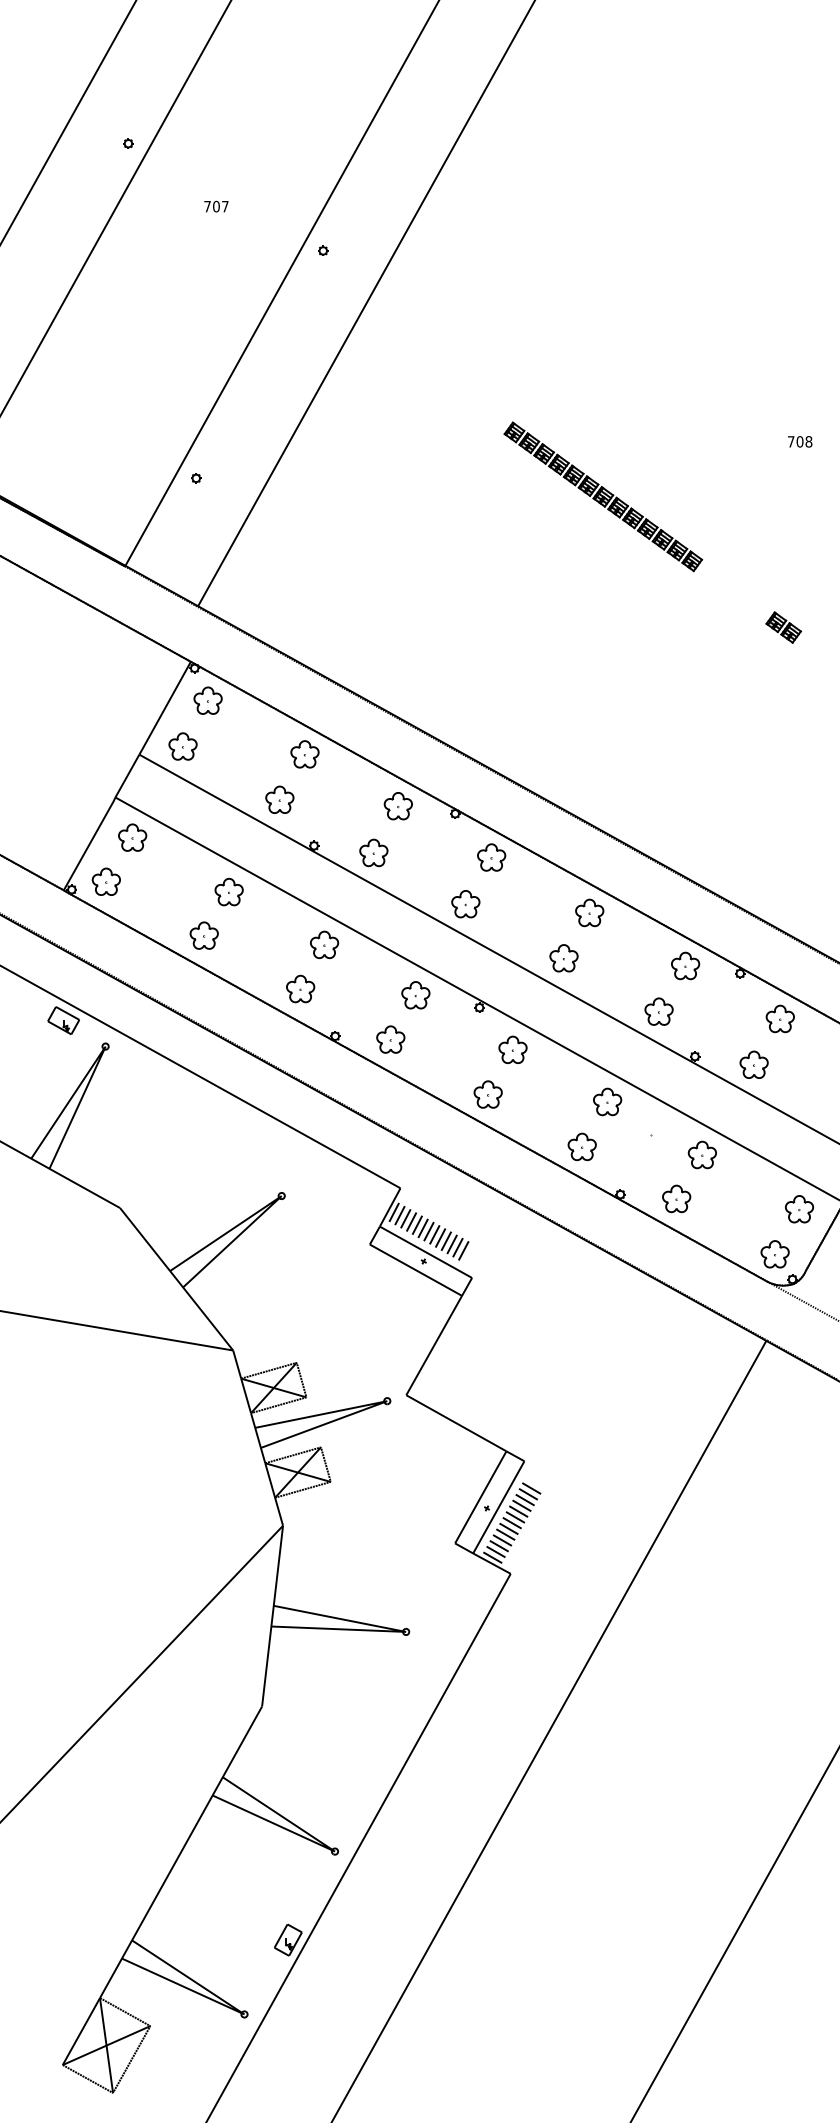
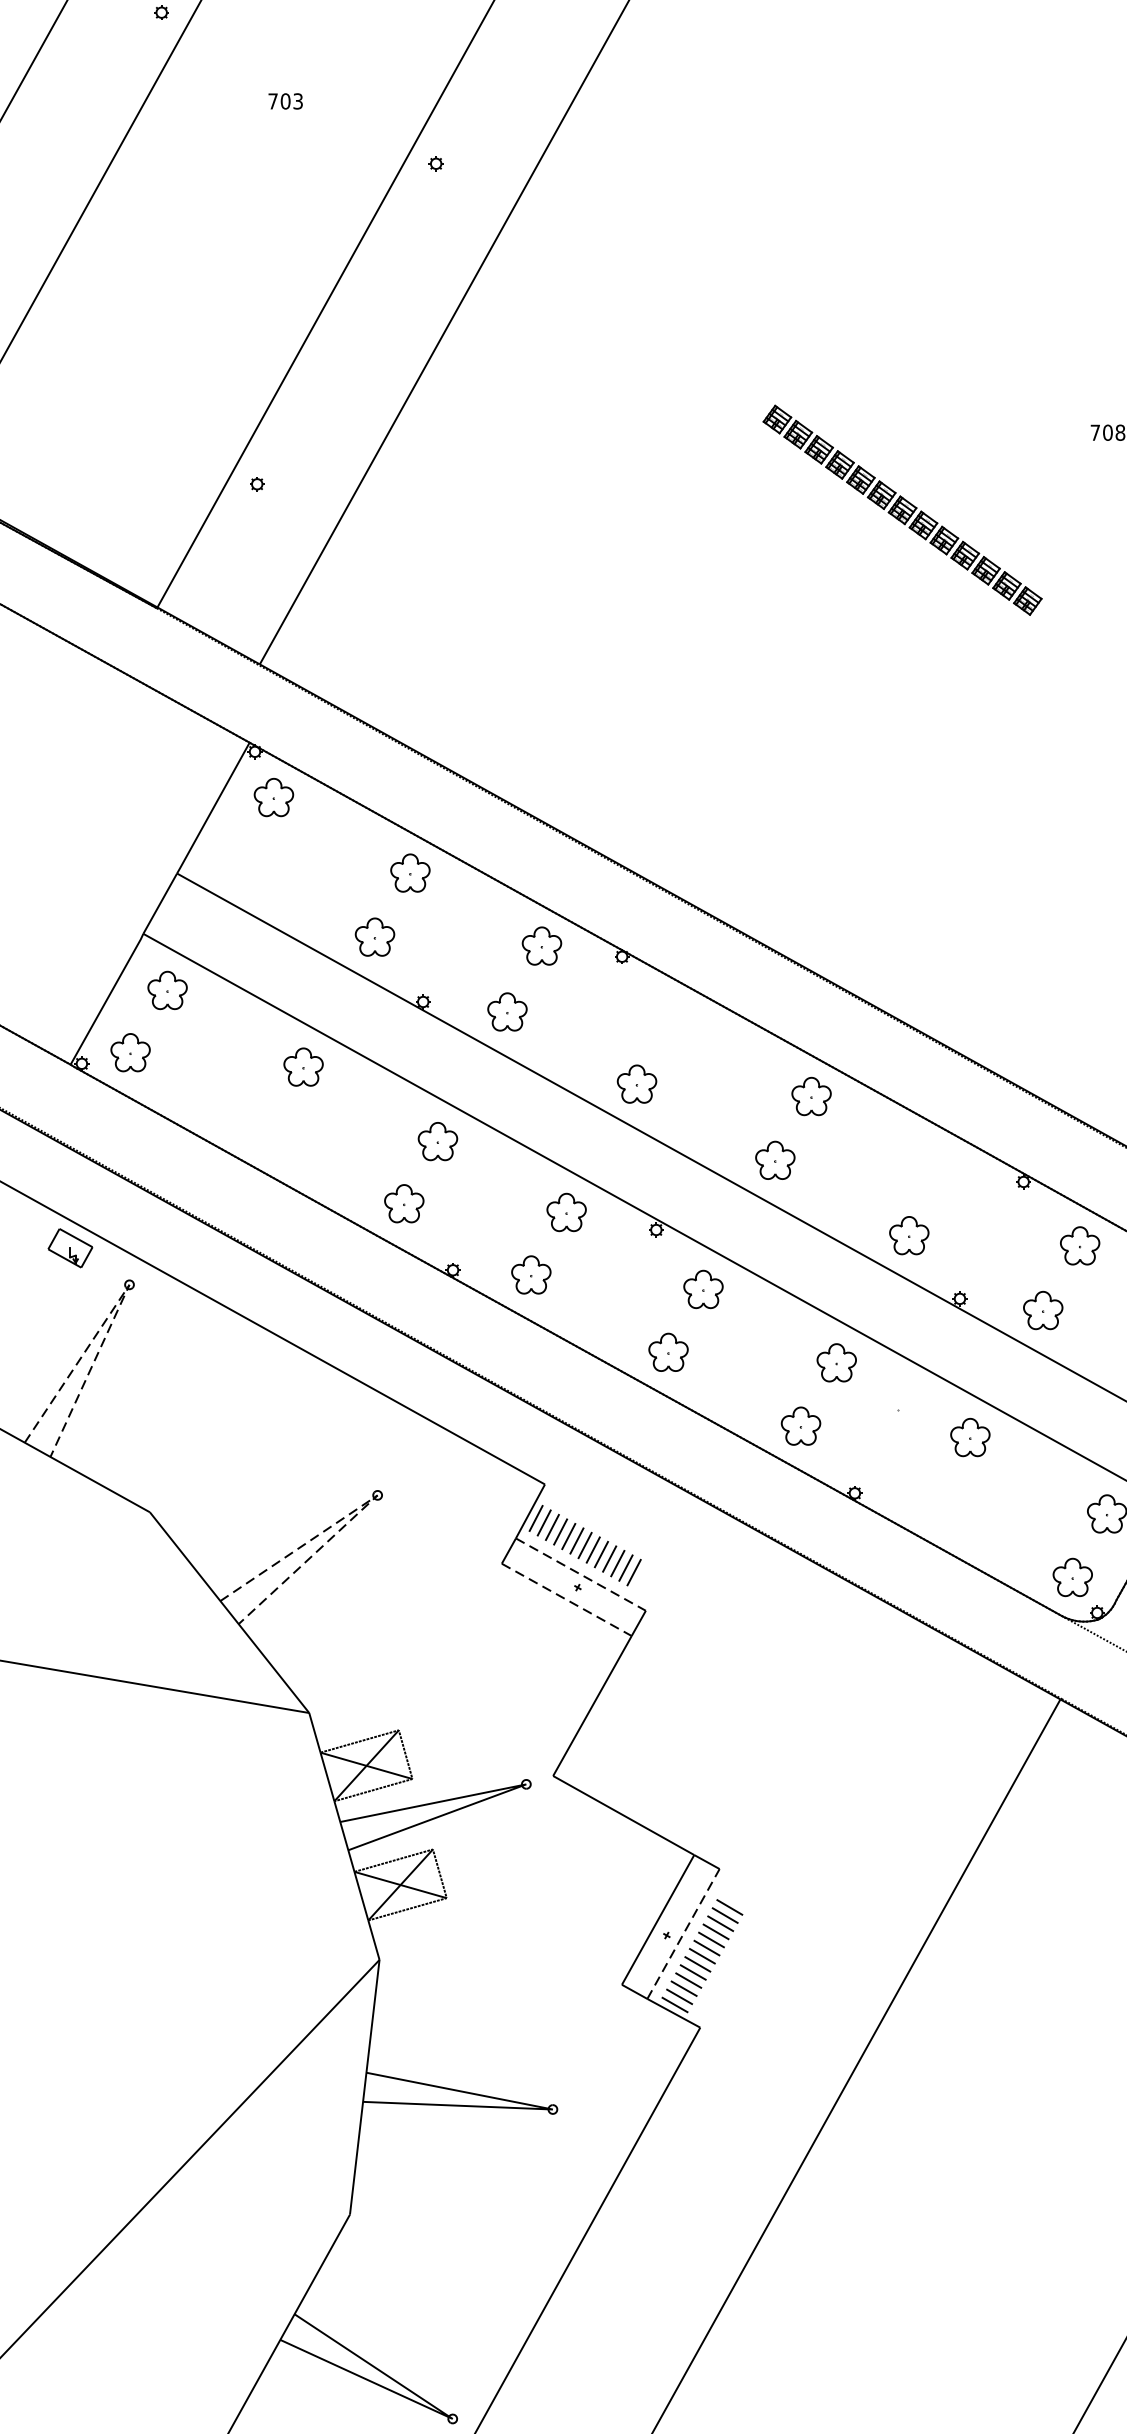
text: (225, 206) -> (298, 101), 707 -> 703
part: (603, 496) -> (902, 509), moved
part: (783, 627) -> (1084, 694), removed
part: (182, 746) -> (237, 862), removed
part: (491, 857) -> (673, 1018), removed
part: (203, 935) -> (267, 1128), removed
part: (685, 965) -> (946, 1170), removed
line: (105, 1046) -> (129, 1284), solid -> dashed
line: (281, 1196) -> (377, 1496), solid -> dashed
part: (676, 1198) -> (933, 1498), removed
line: (425, 1252) -> (580, 1574), solid -> dashed
line: (415, 1270) -> (566, 1600), solid -> dashed
line: (498, 1507) -> (683, 1934), solid -> dashed

